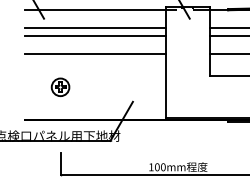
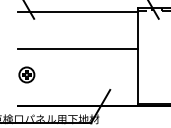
line: (95, 28) -> (78, 27), removed
line: (95, 36) -> (78, 34), removed
part: (60, 86) -> (26, 74), moved

